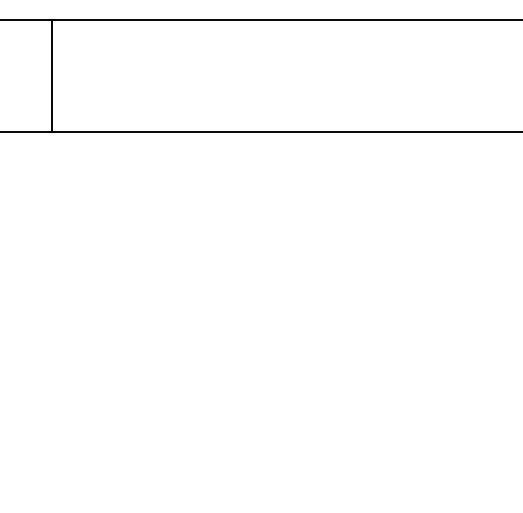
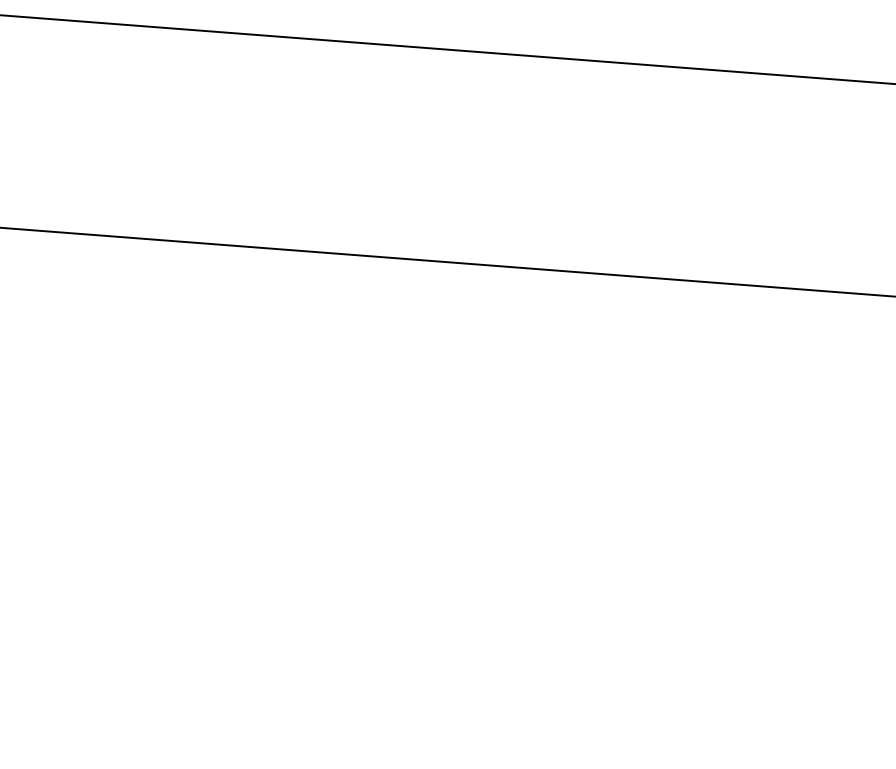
line: (52, 75) -> (120, 130), removed

